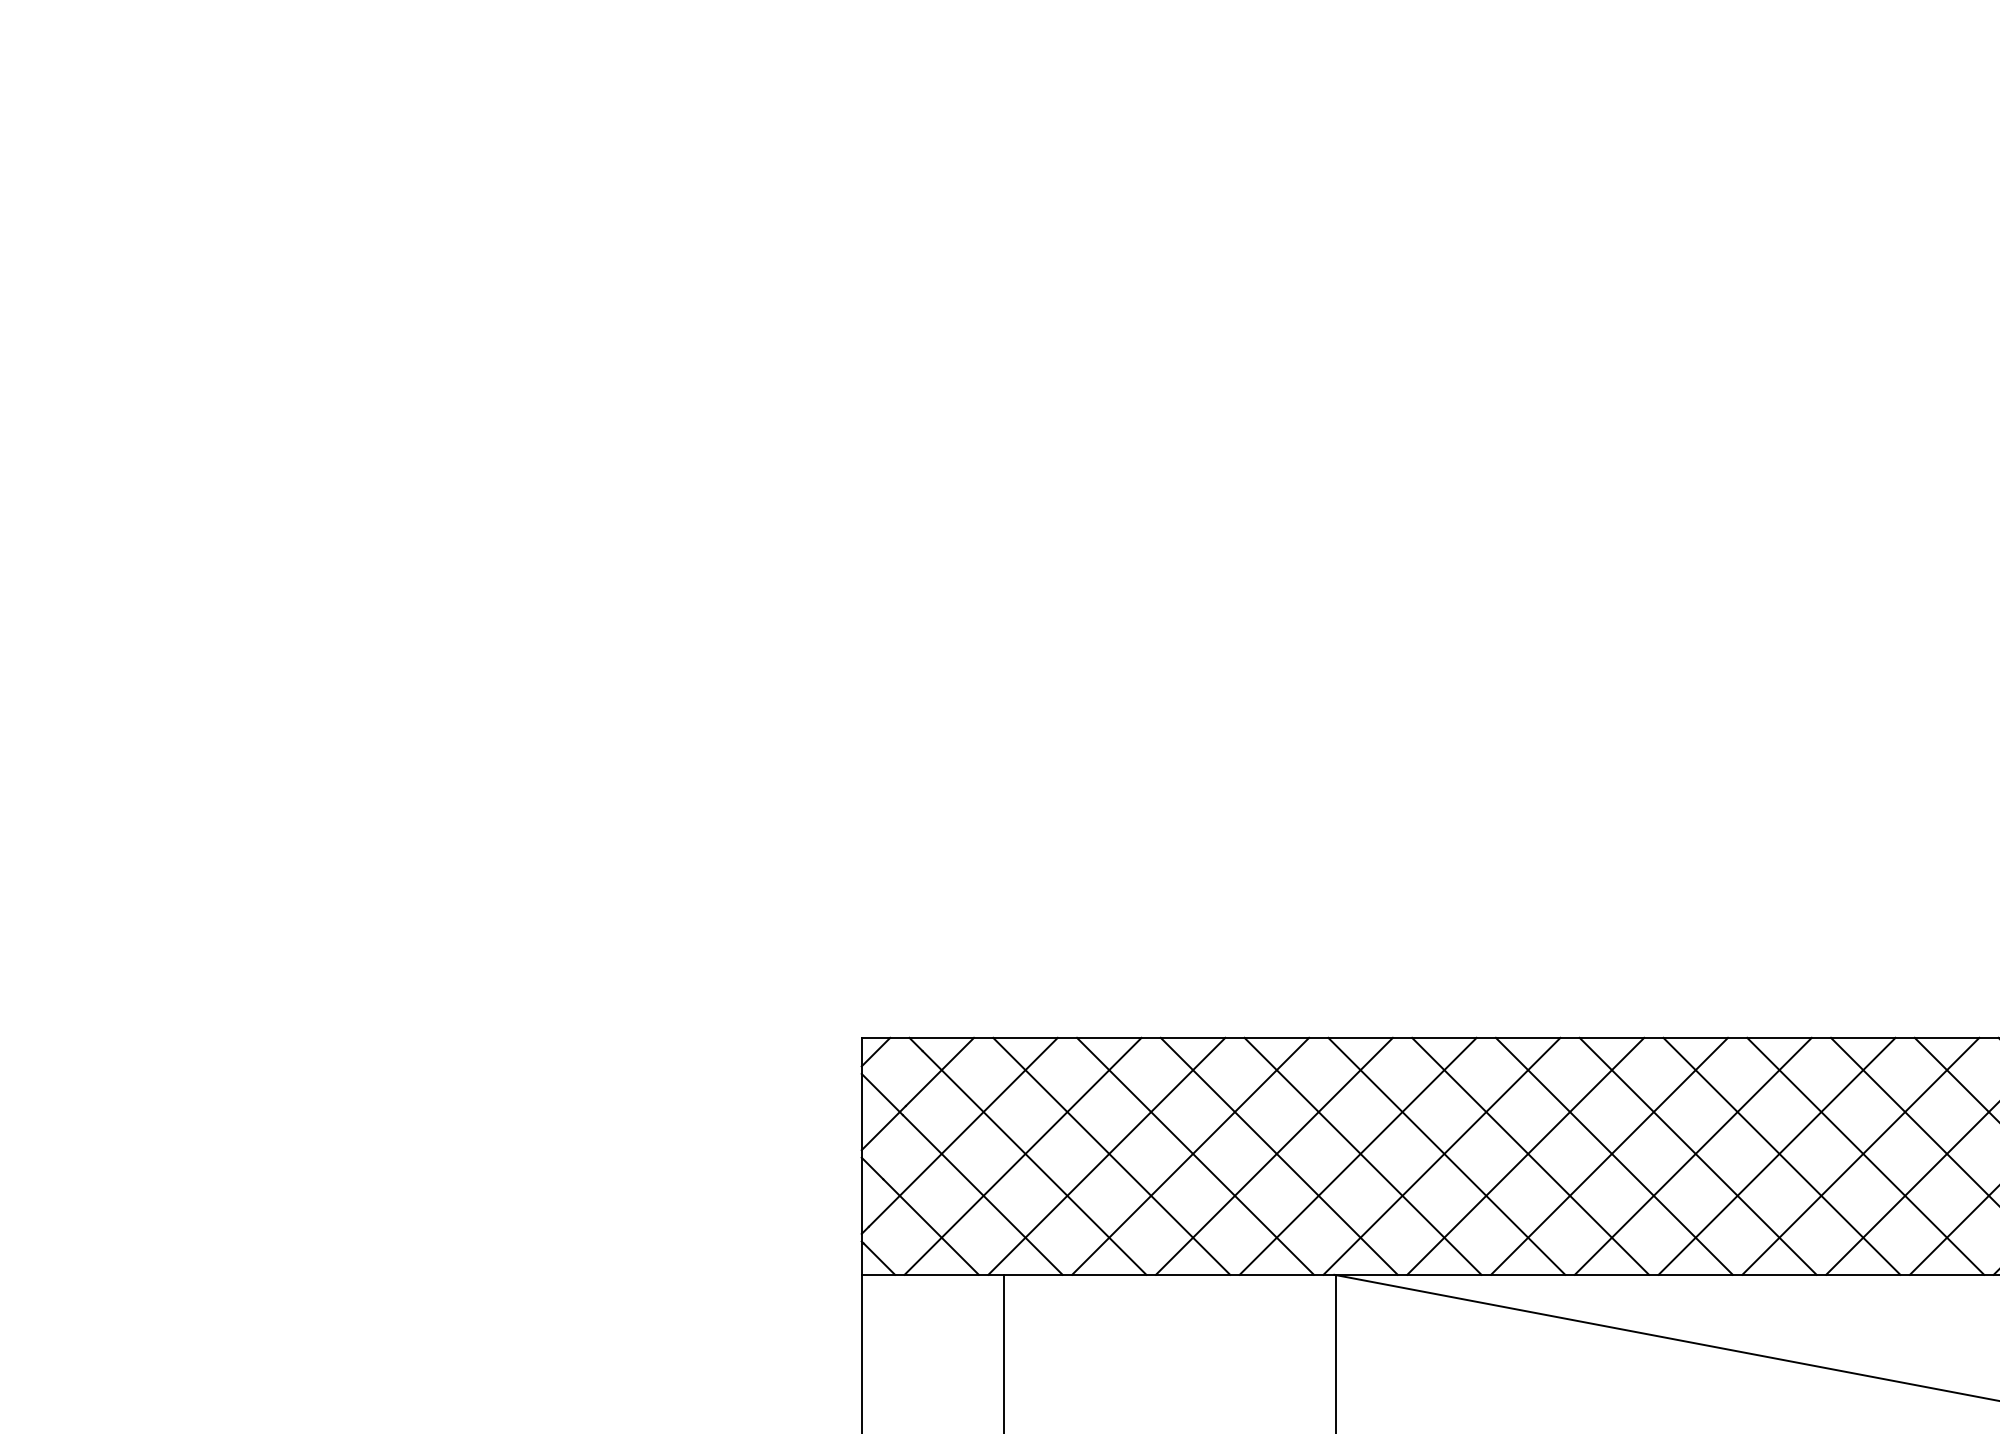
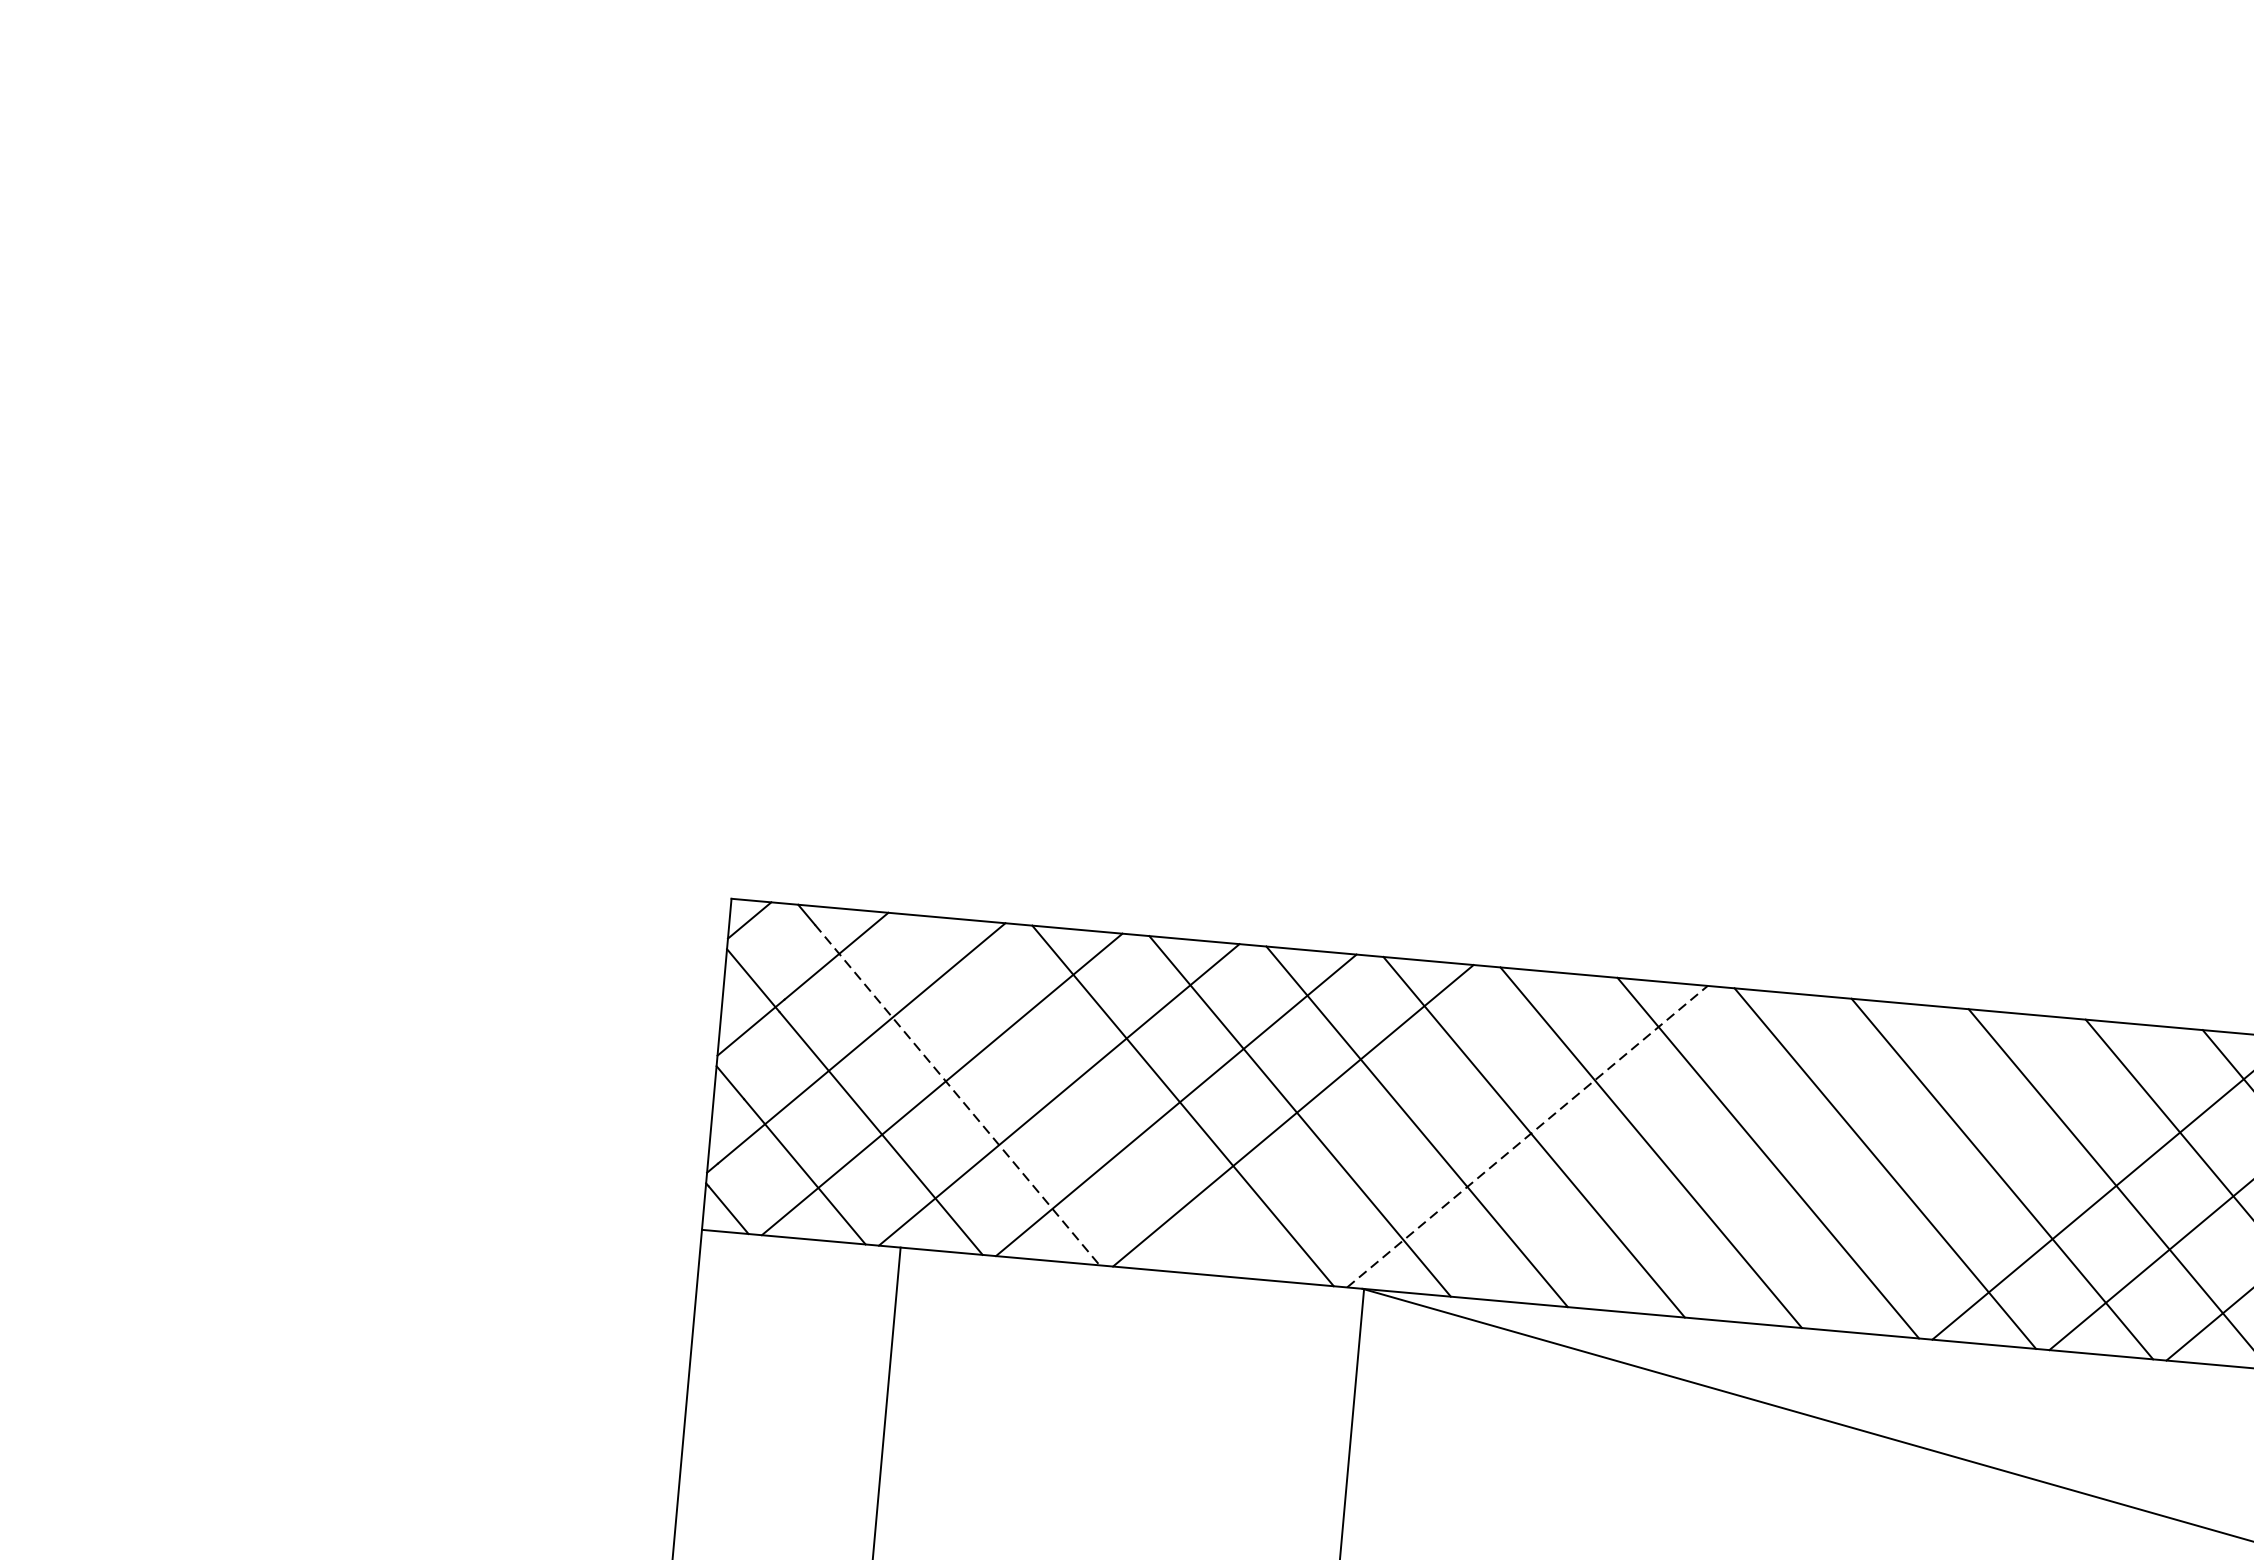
line: (1111, 1155) -> (1065, 1094), removed
line: (1357, 1155) -> (1409, 1124), removed
line: (1525, 1155) -> (1644, 1145), removed
line: (1609, 1155) -> (1761, 1156), removed
line: (1692, 1155) -> (1877, 1166), removed
line: (1776, 1155) -> (1994, 1177), removed
line: (1441, 1156) -> (1526, 1136), solid -> dashed
line: (1034, 1163) -> (957, 1095), solid -> dashed

